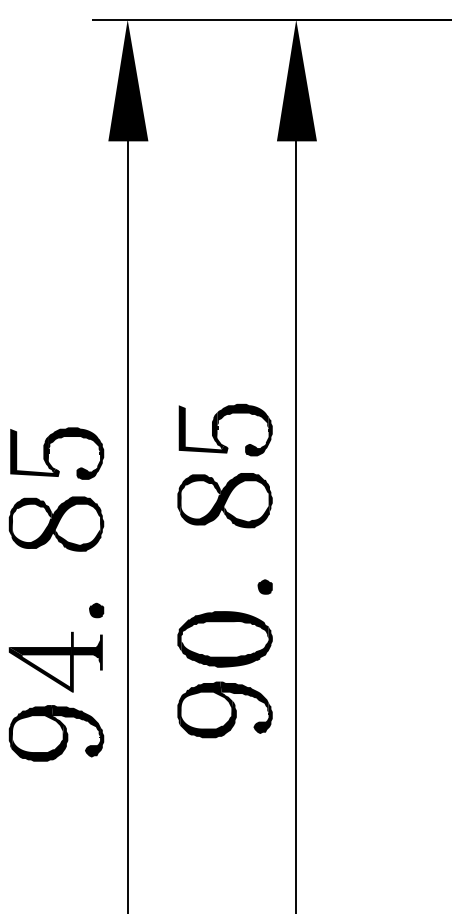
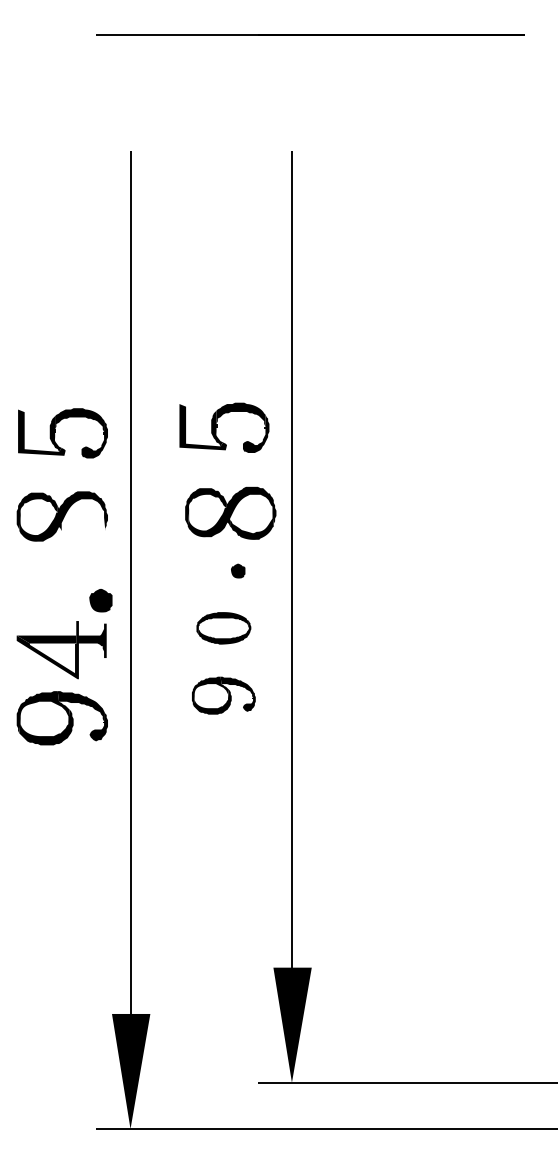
fill: (127, 79) -> (130, 92), removed
fill: (296, 79) -> (292, 92), removed
part: (49, 452) -> (55, 432), moved
part: (224, 499) -> (230, 512), moved
fill: (78, 537) -> (83, 530), removed
part: (265, 586) -> (238, 570), moved
part: (96, 610) -> (100, 600), size x1.6
part: (224, 639) -> (223, 628), size x0.6
part: (224, 709) -> (223, 695), size x0.7

